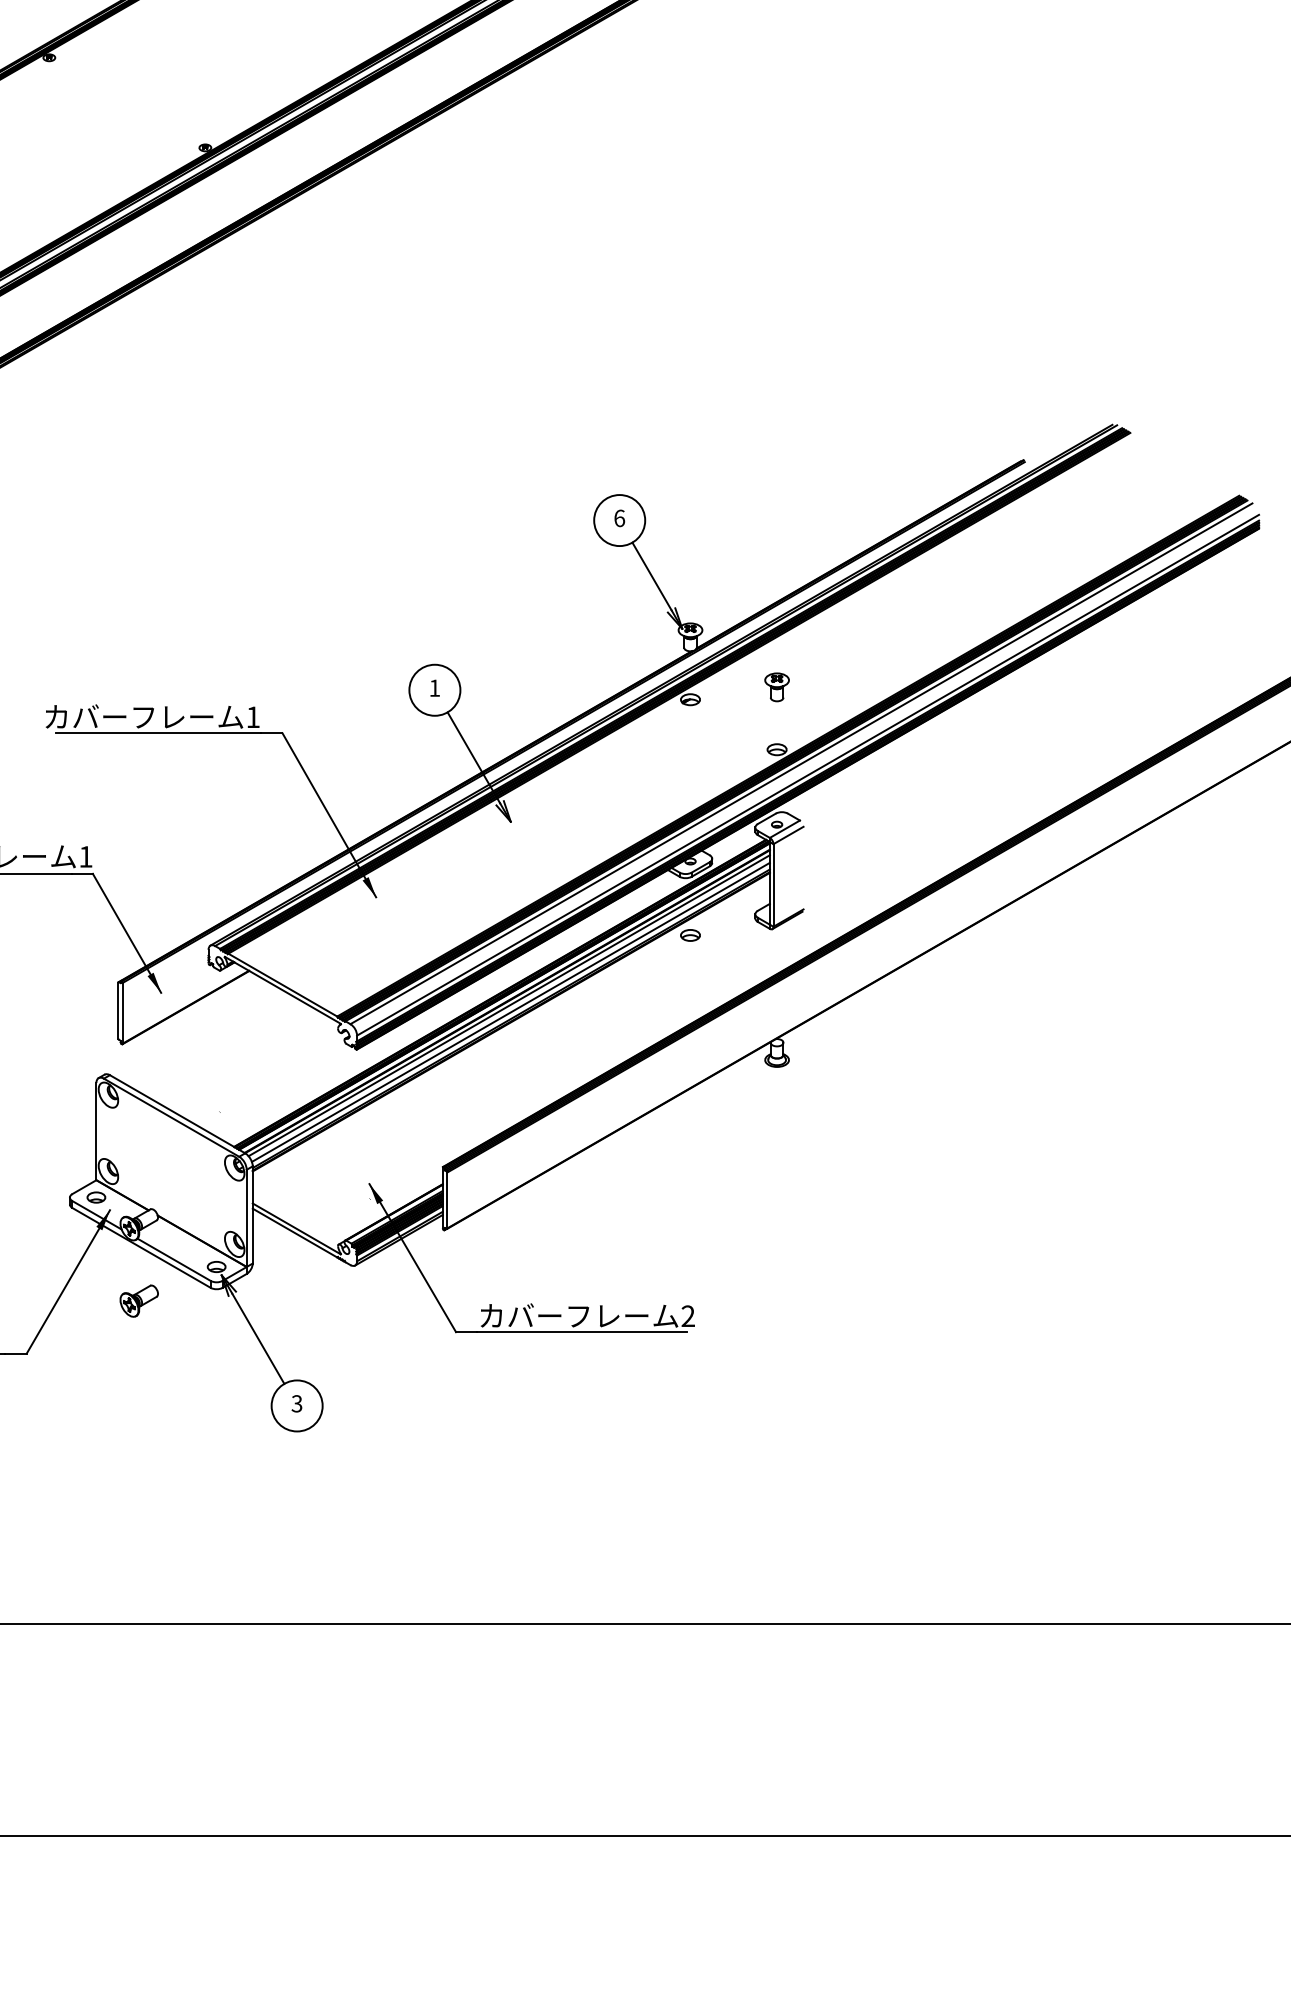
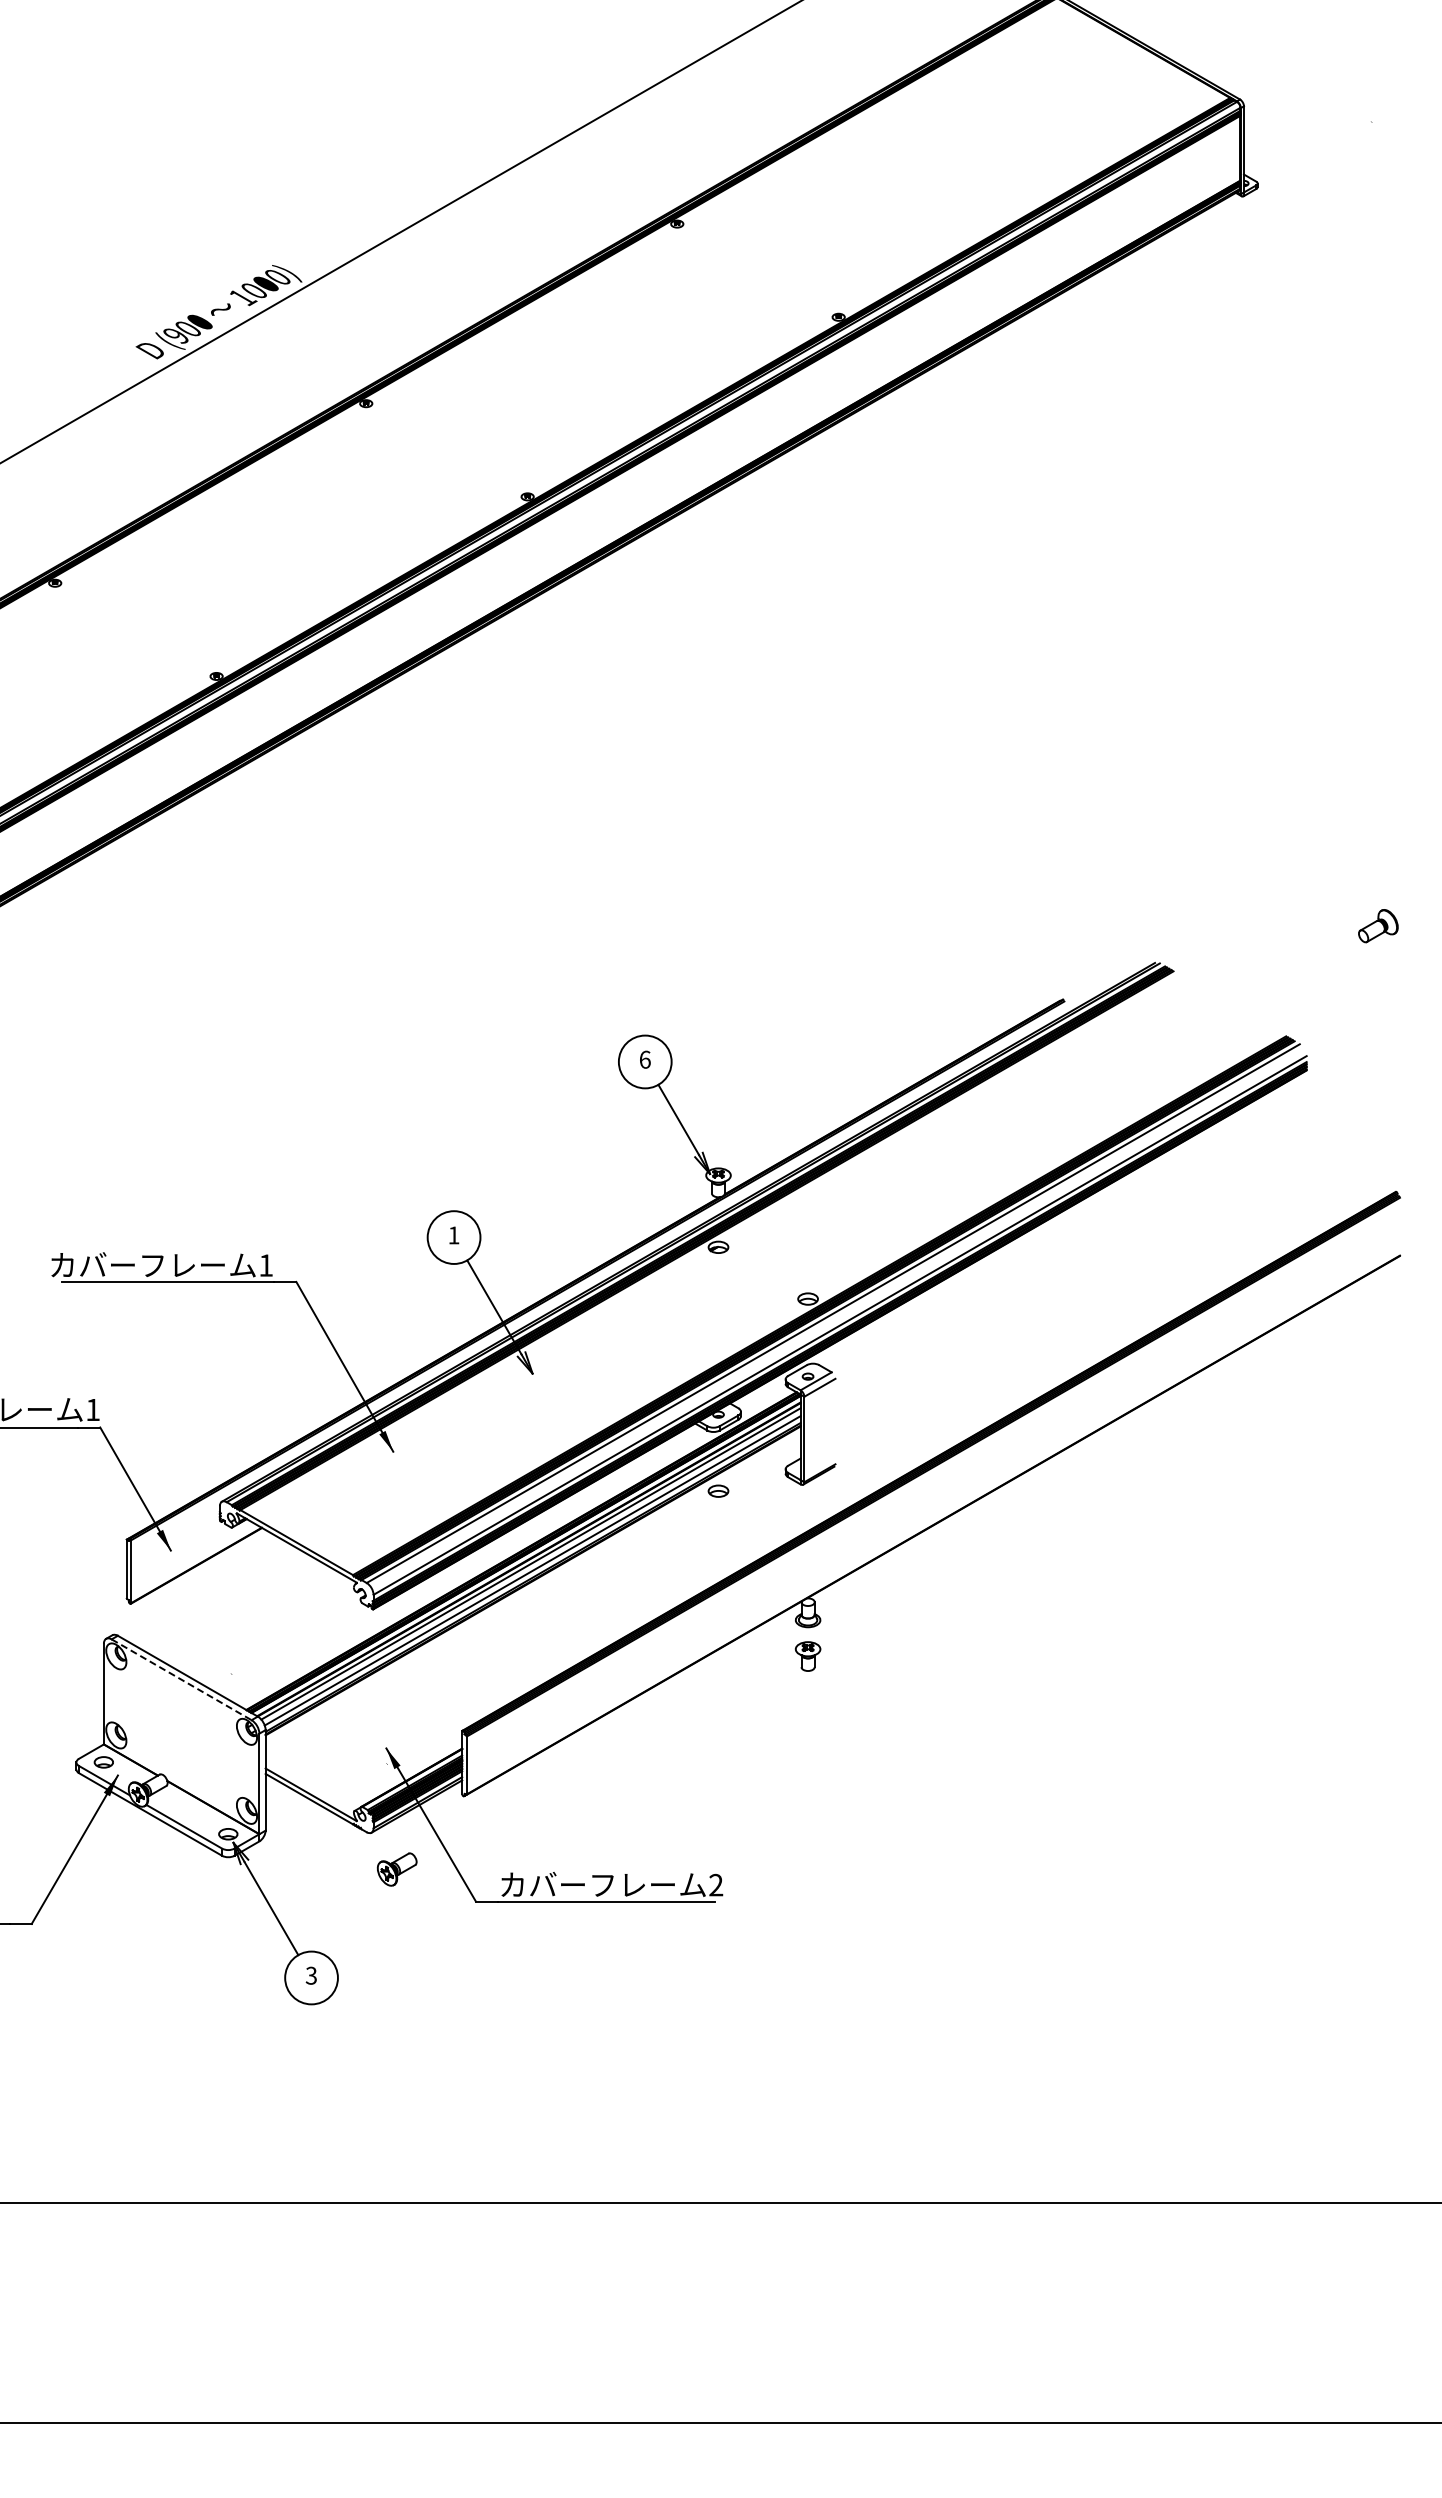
part: (776, 687) -> (807, 1656), moved
line: (171, 1117) -> (181, 1679), solid -> dashed
part: (138, 1301) -> (396, 1869), moved

